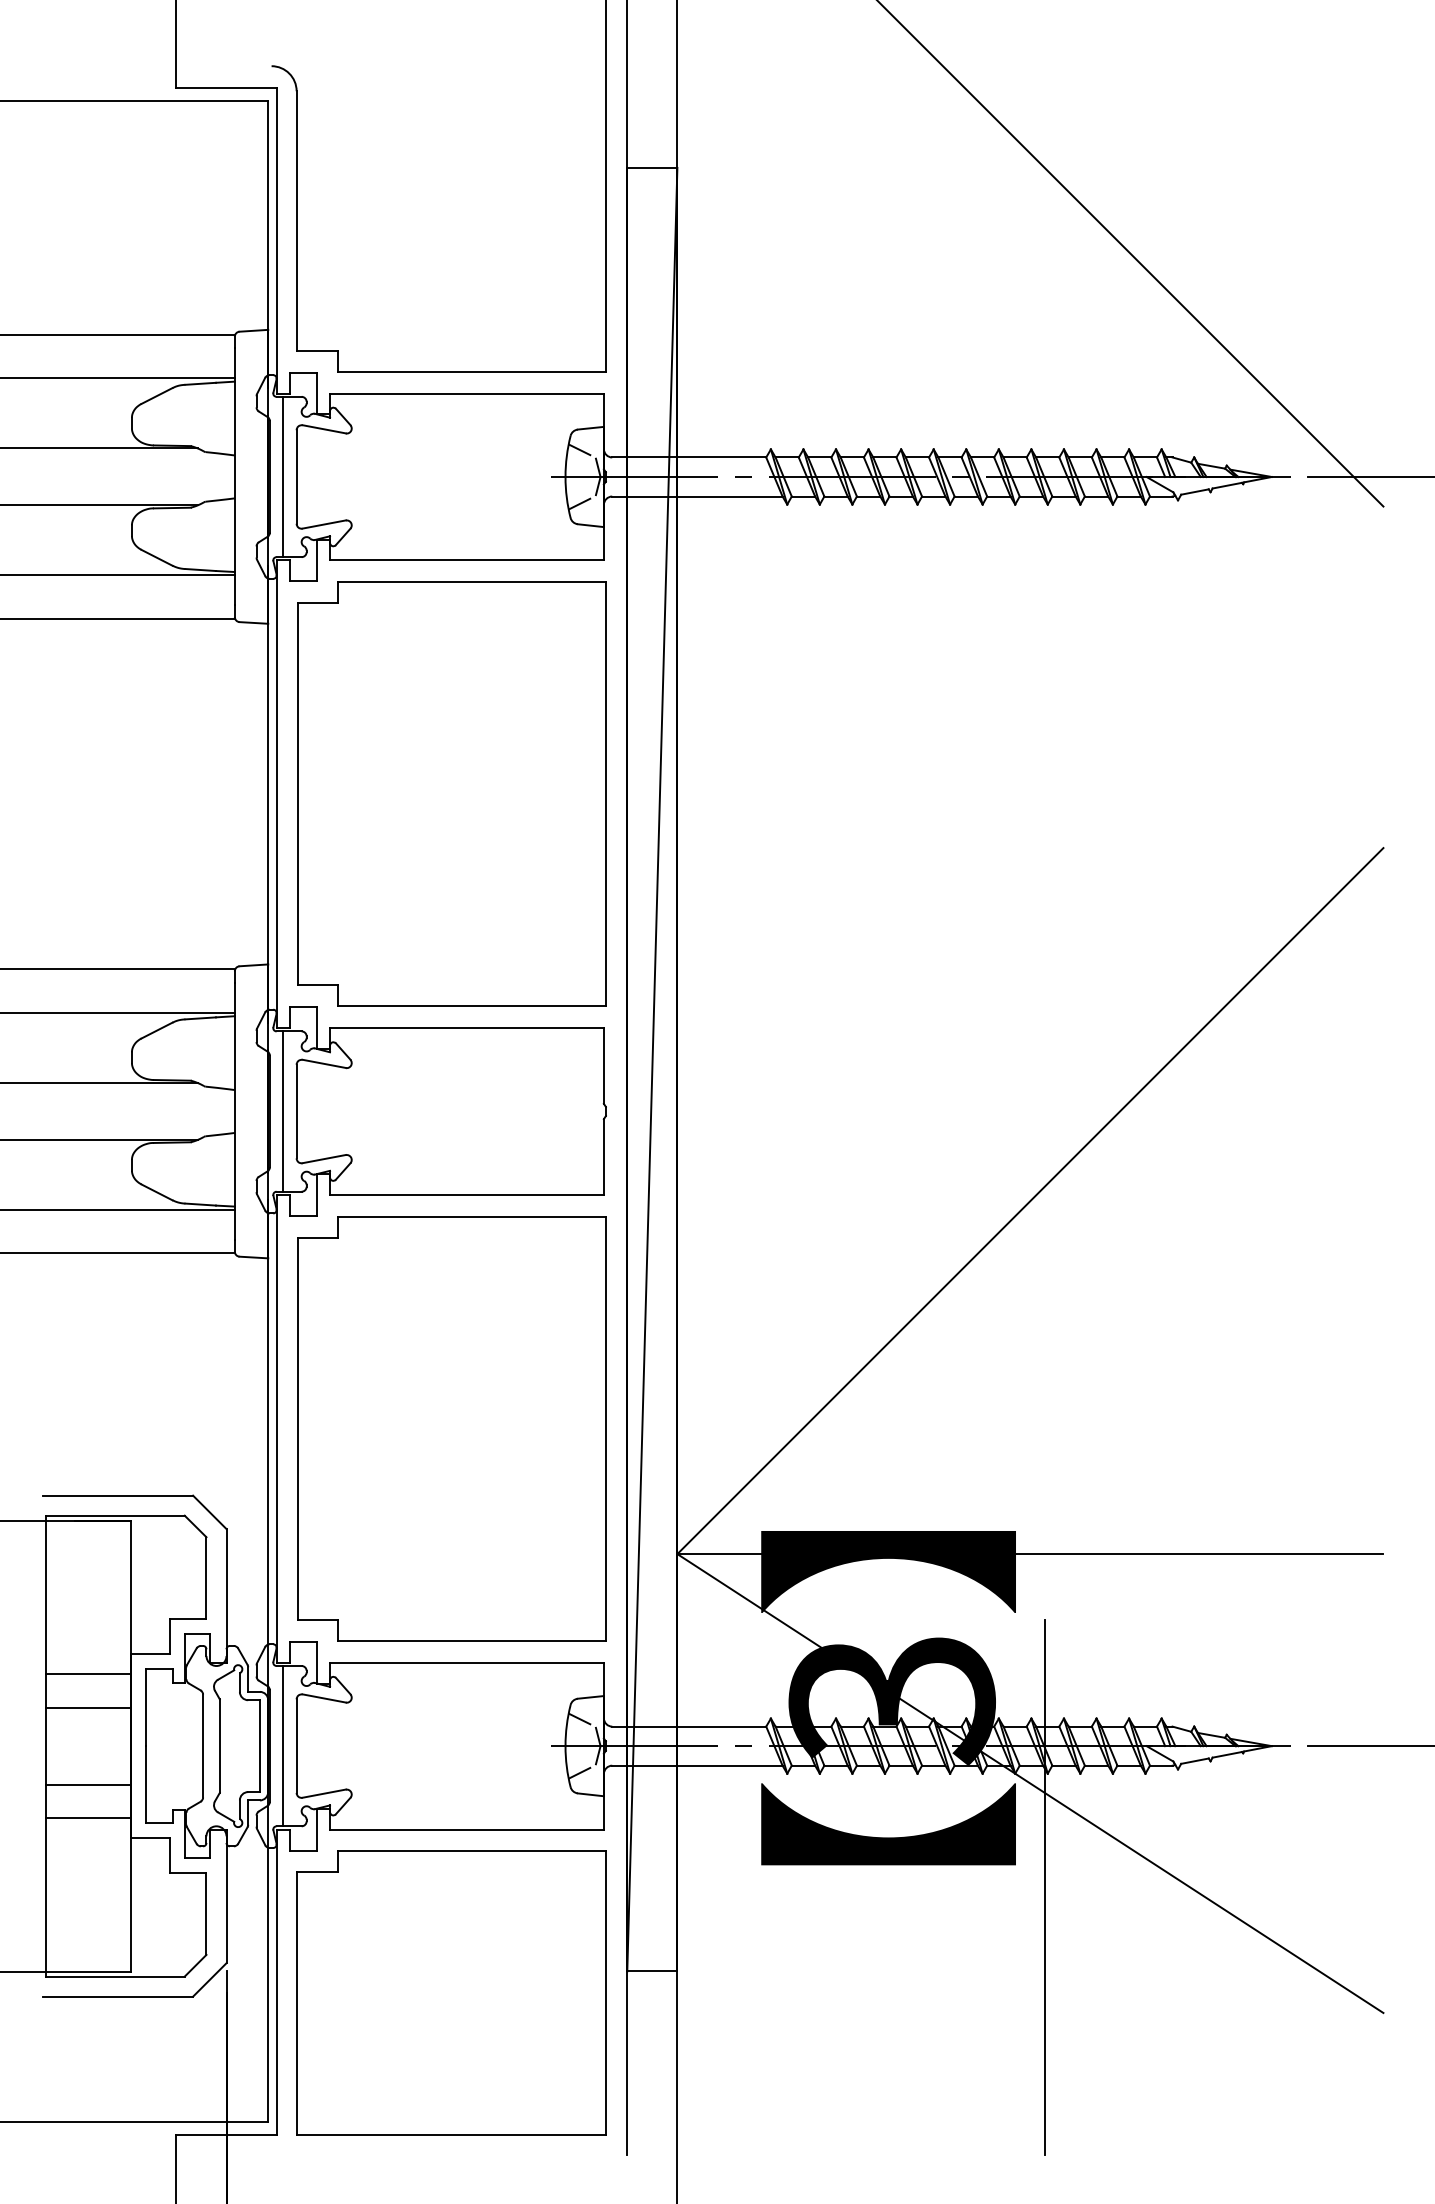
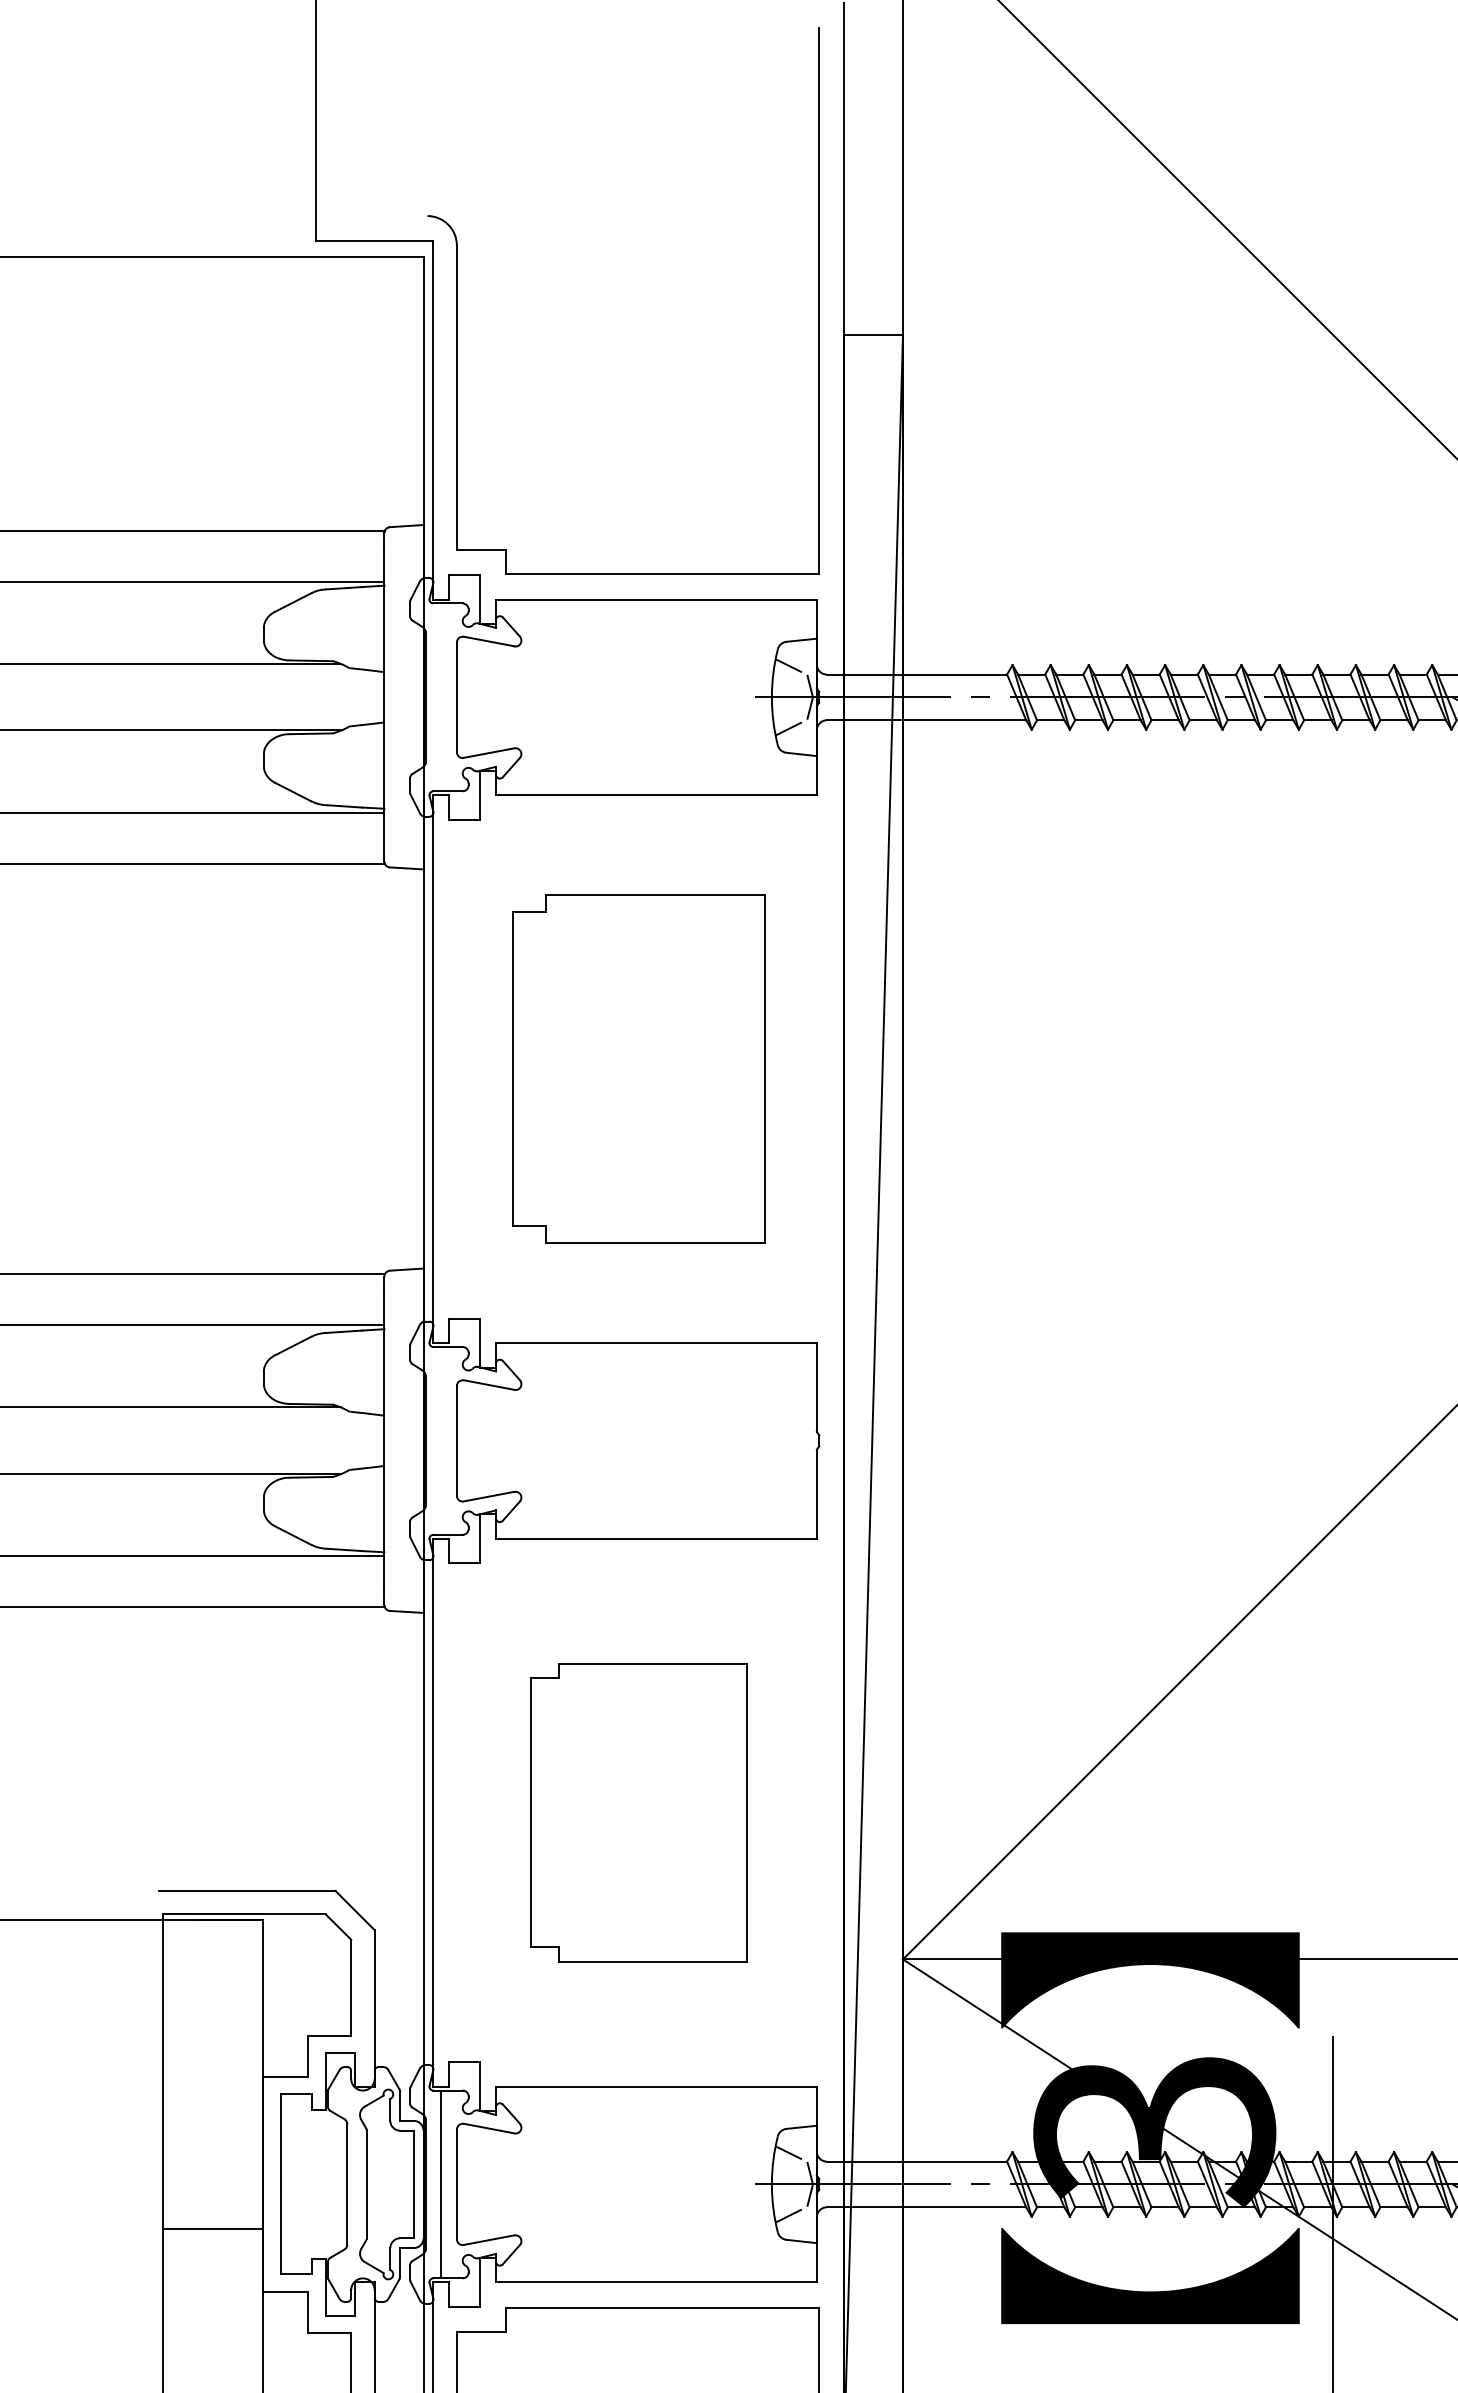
line: (283, 476) -> (441, 696), removed
part: (451, 793) -> (638, 1068), size x0.7
line: (283, 1111) -> (441, 1440), removed
part: (451, 1428) -> (638, 1812), size x0.6
line: (88, 1674) -> (212, 2100), removed
line: (88, 1707) -> (212, 2139), removed
line: (88, 1817) -> (212, 2268), removed

